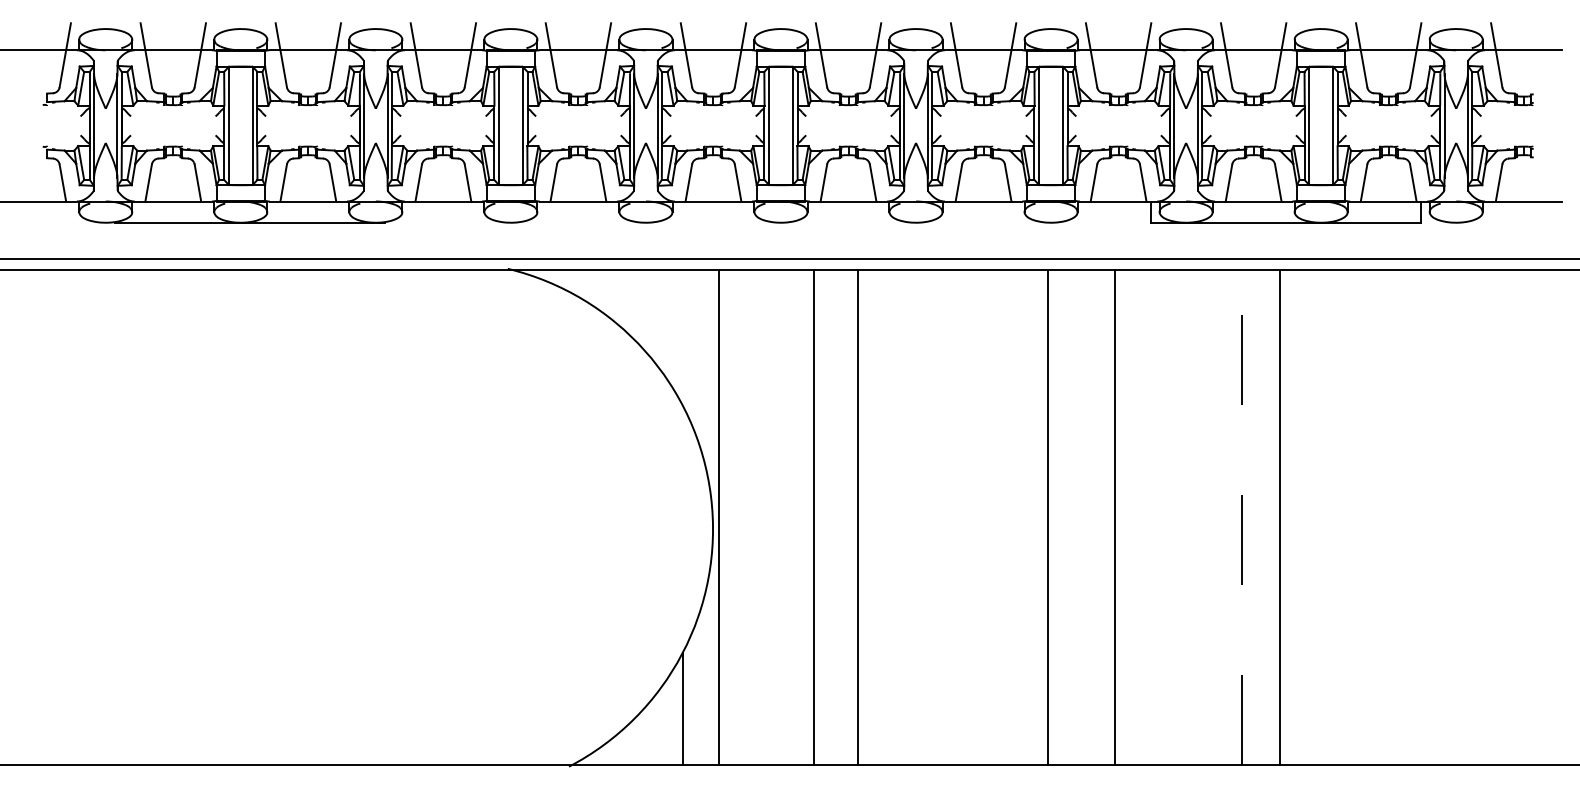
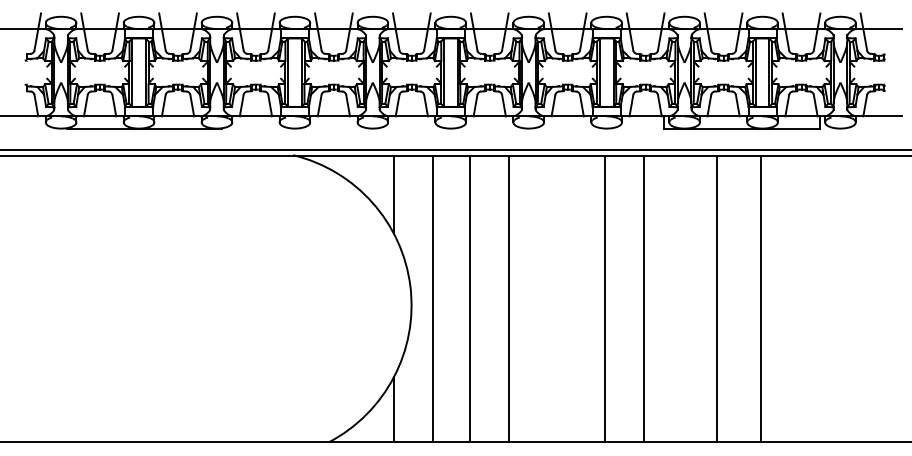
line: (683, 336) -> (394, 194), added
line: (719, 517) -> (433, 298), moved
line: (858, 517) -> (509, 298), moved
line: (1241, 517) -> (716, 298), dashed -> solid
line: (1279, 517) -> (760, 298), moved

